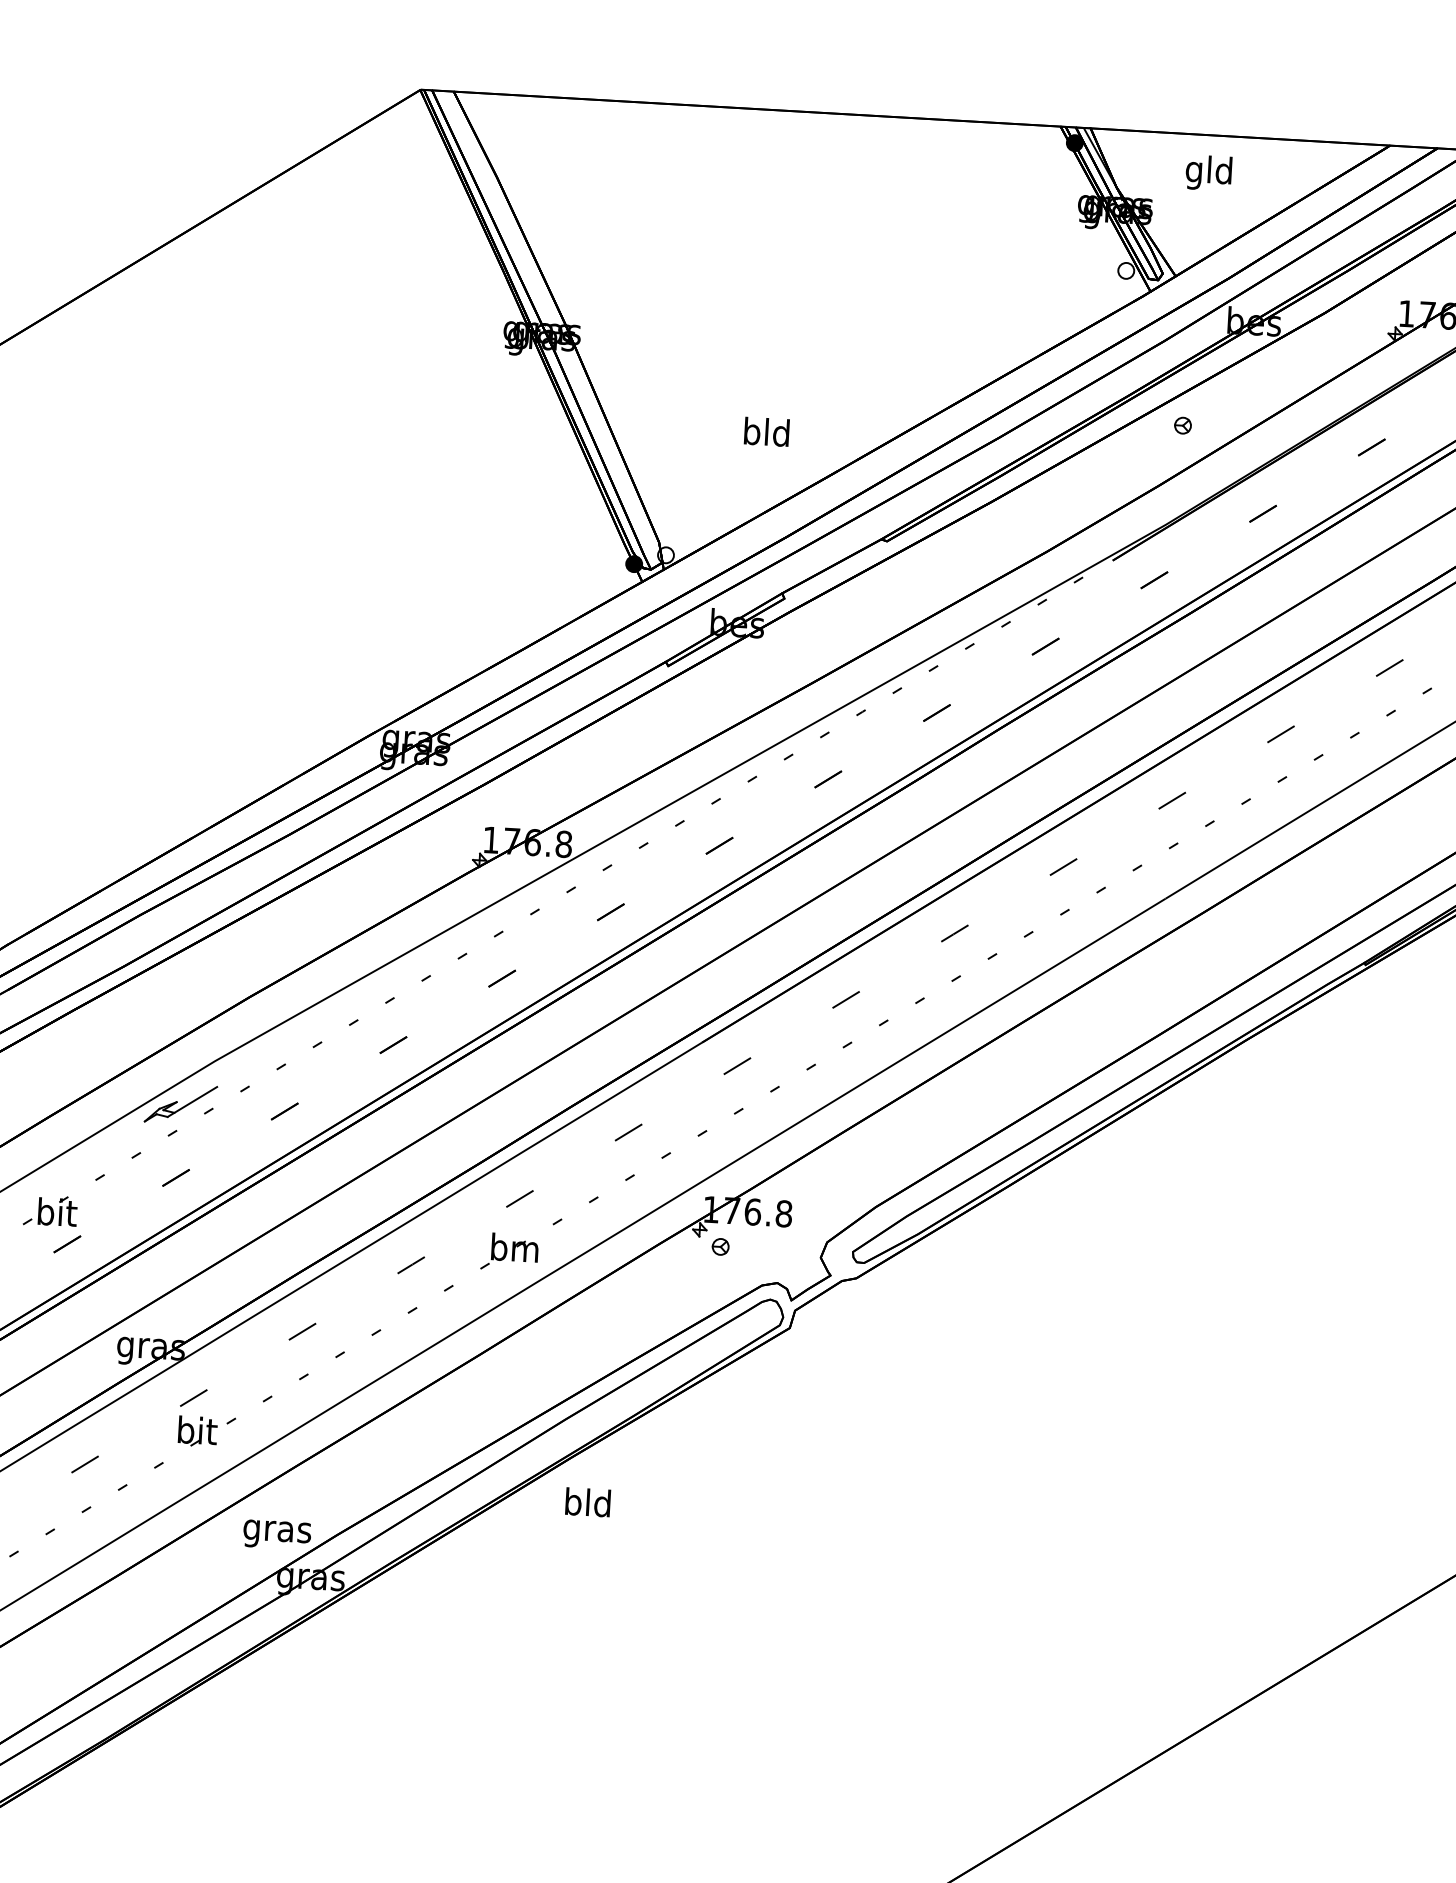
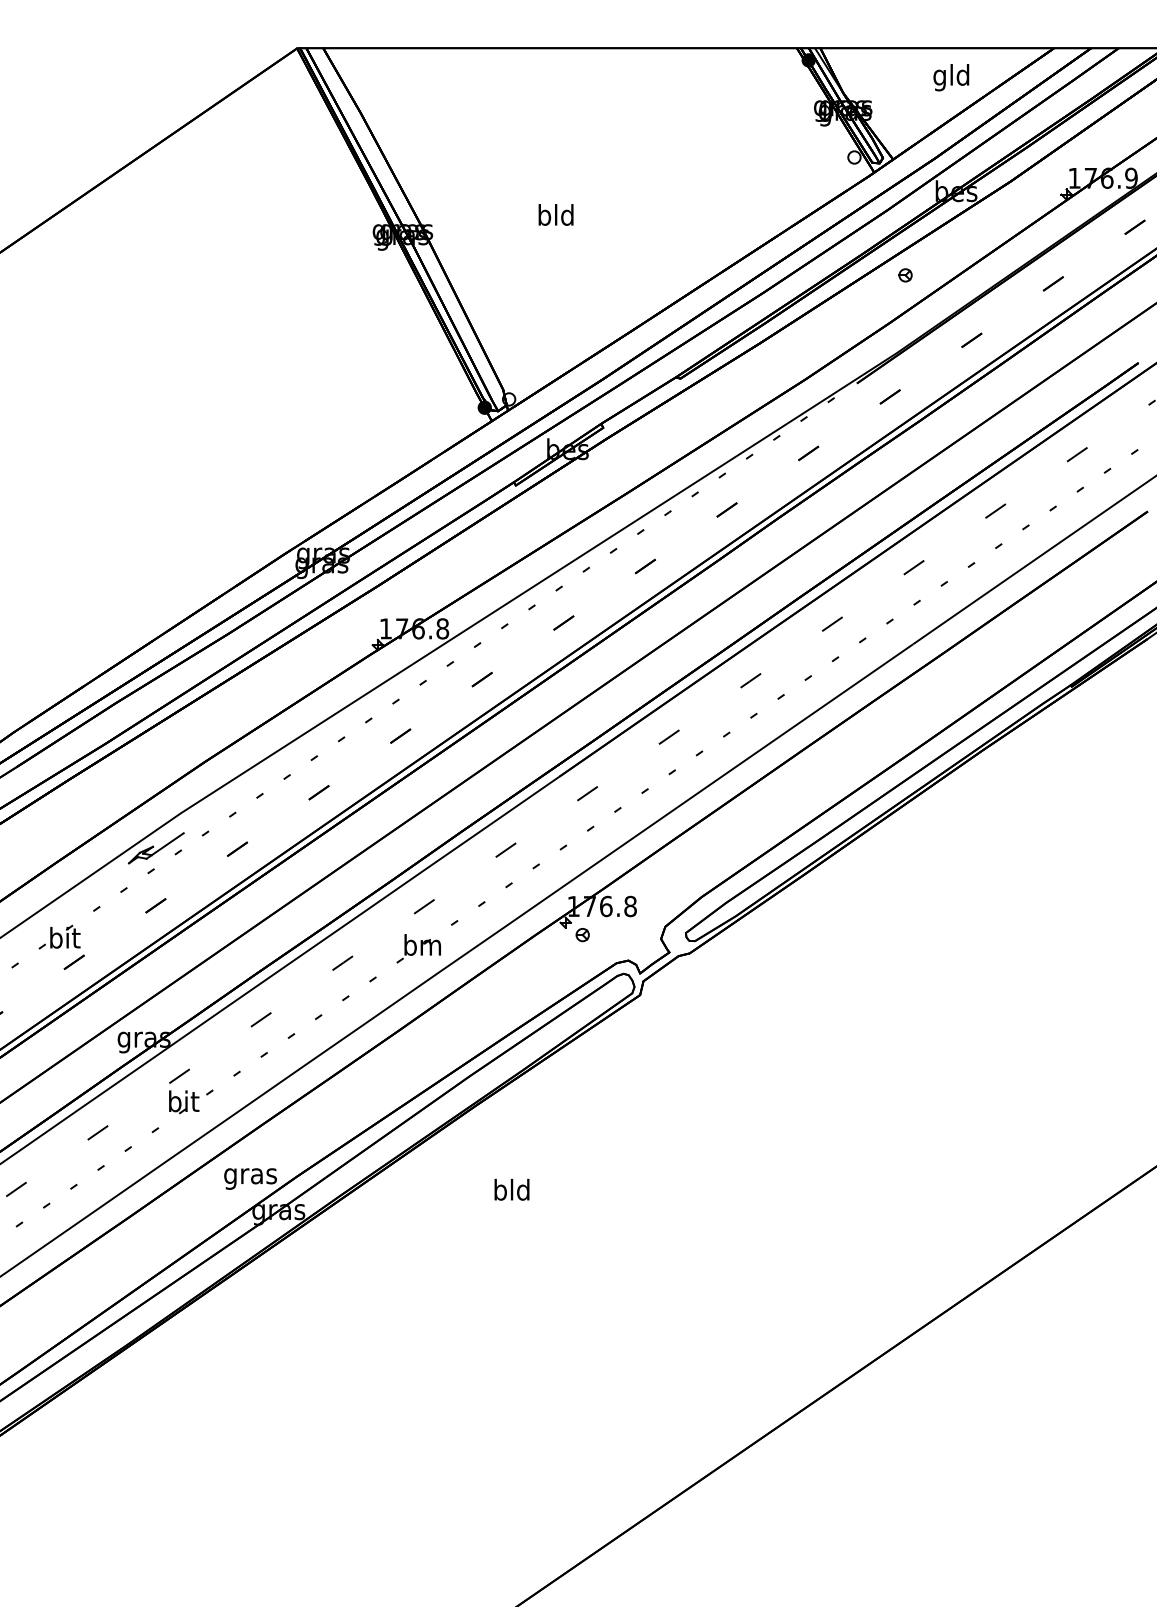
text: (1209, 172) -> (951, 77), moved
text: (766, 431) -> (555, 214), moved
text: (587, 1502) -> (511, 1189), moved

